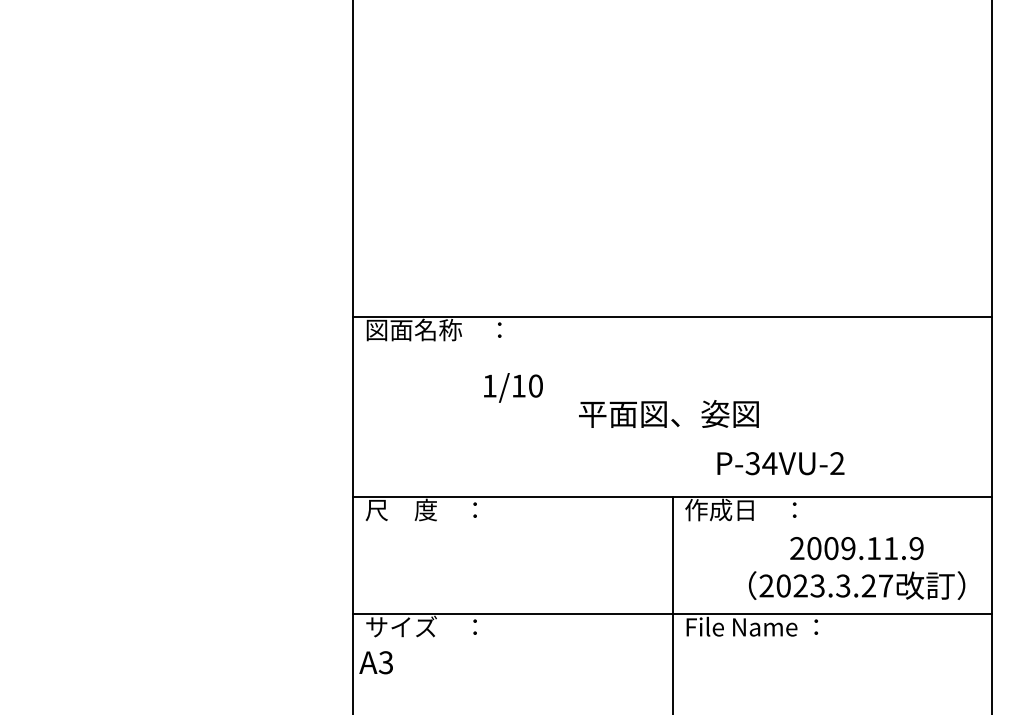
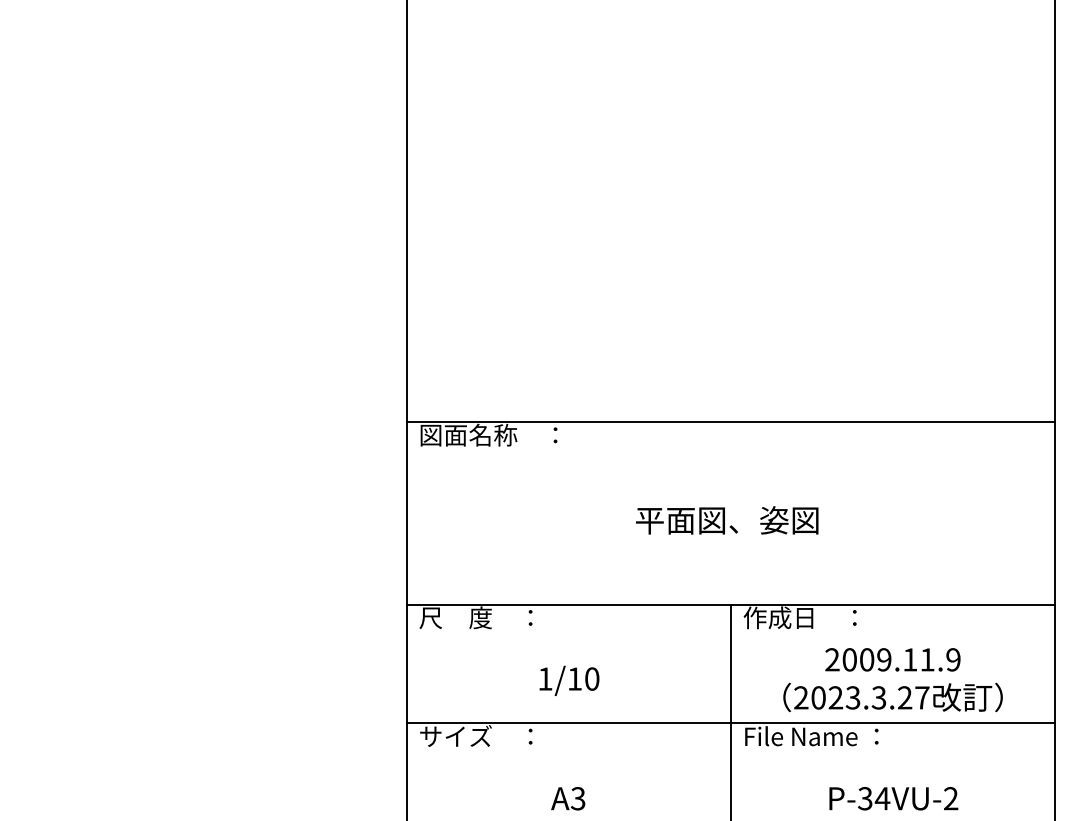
text: (513, 387) -> (569, 680), moved
text: (780, 463) -> (893, 798), moved
text: (856, 568) -> (892, 680), moved
text: (376, 662) -> (568, 798), moved

